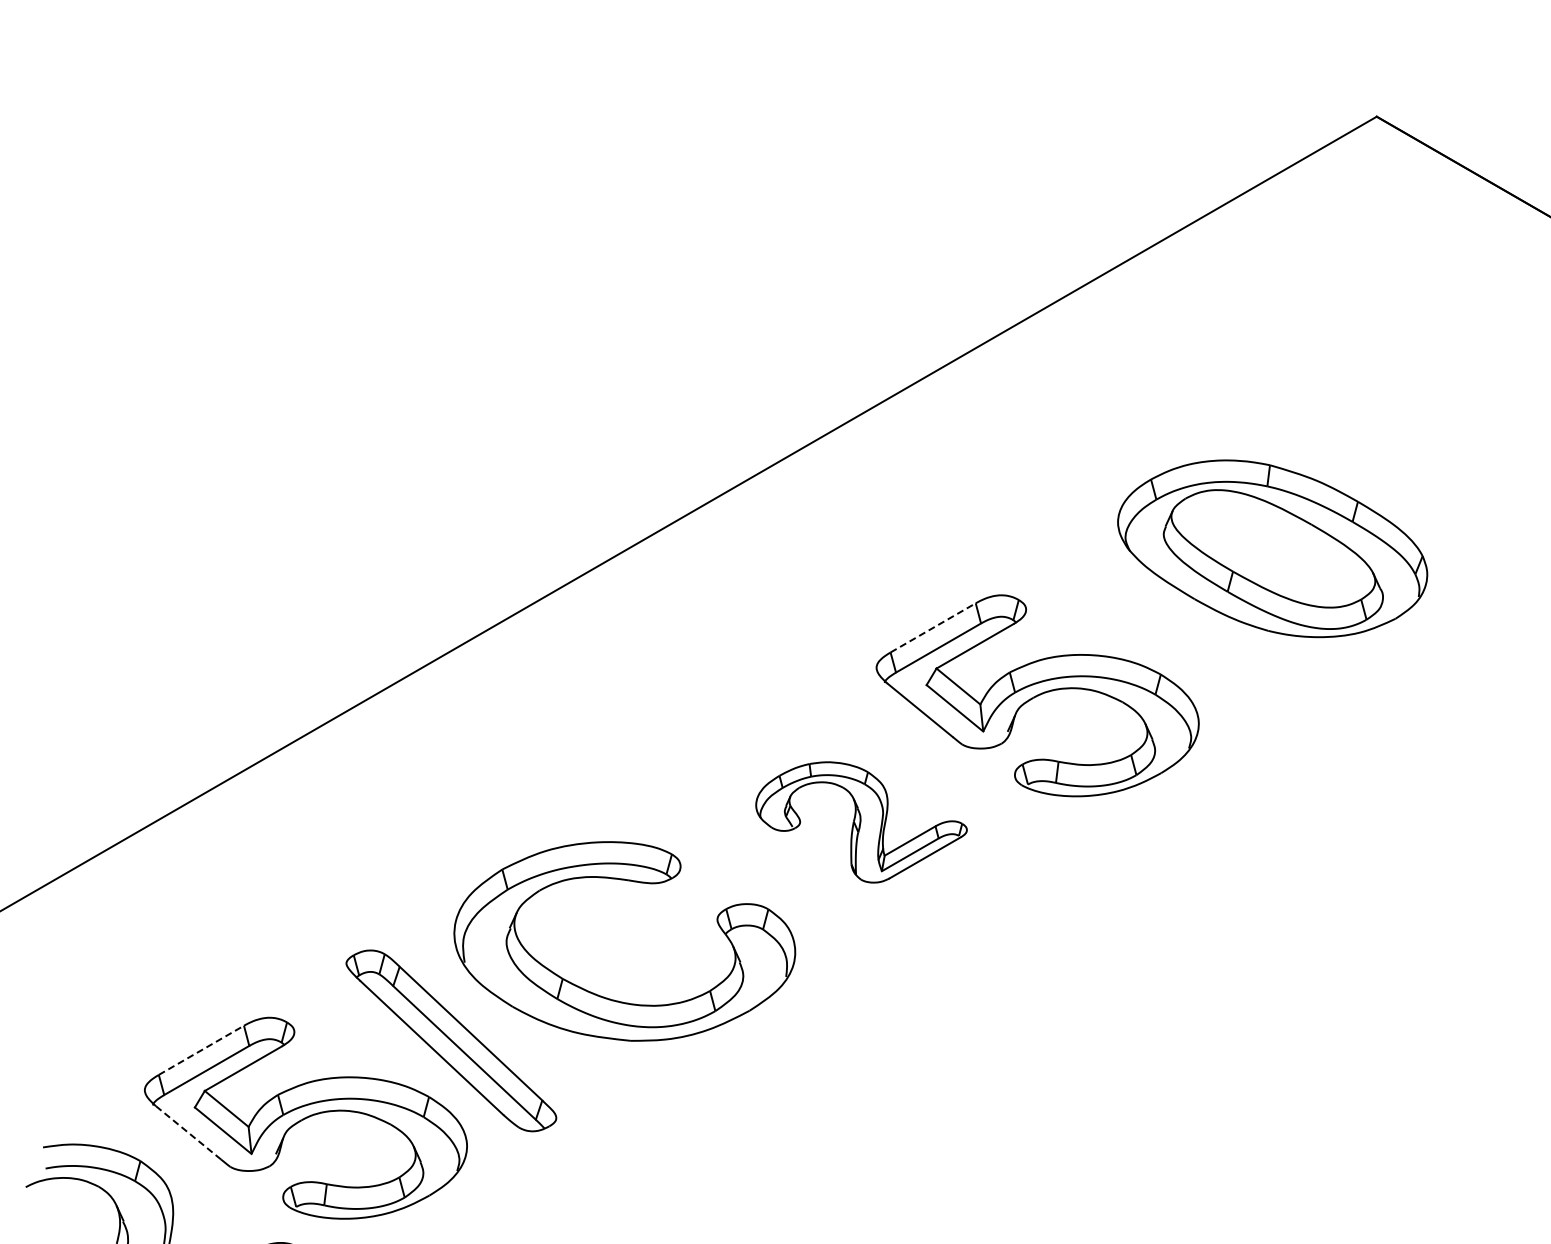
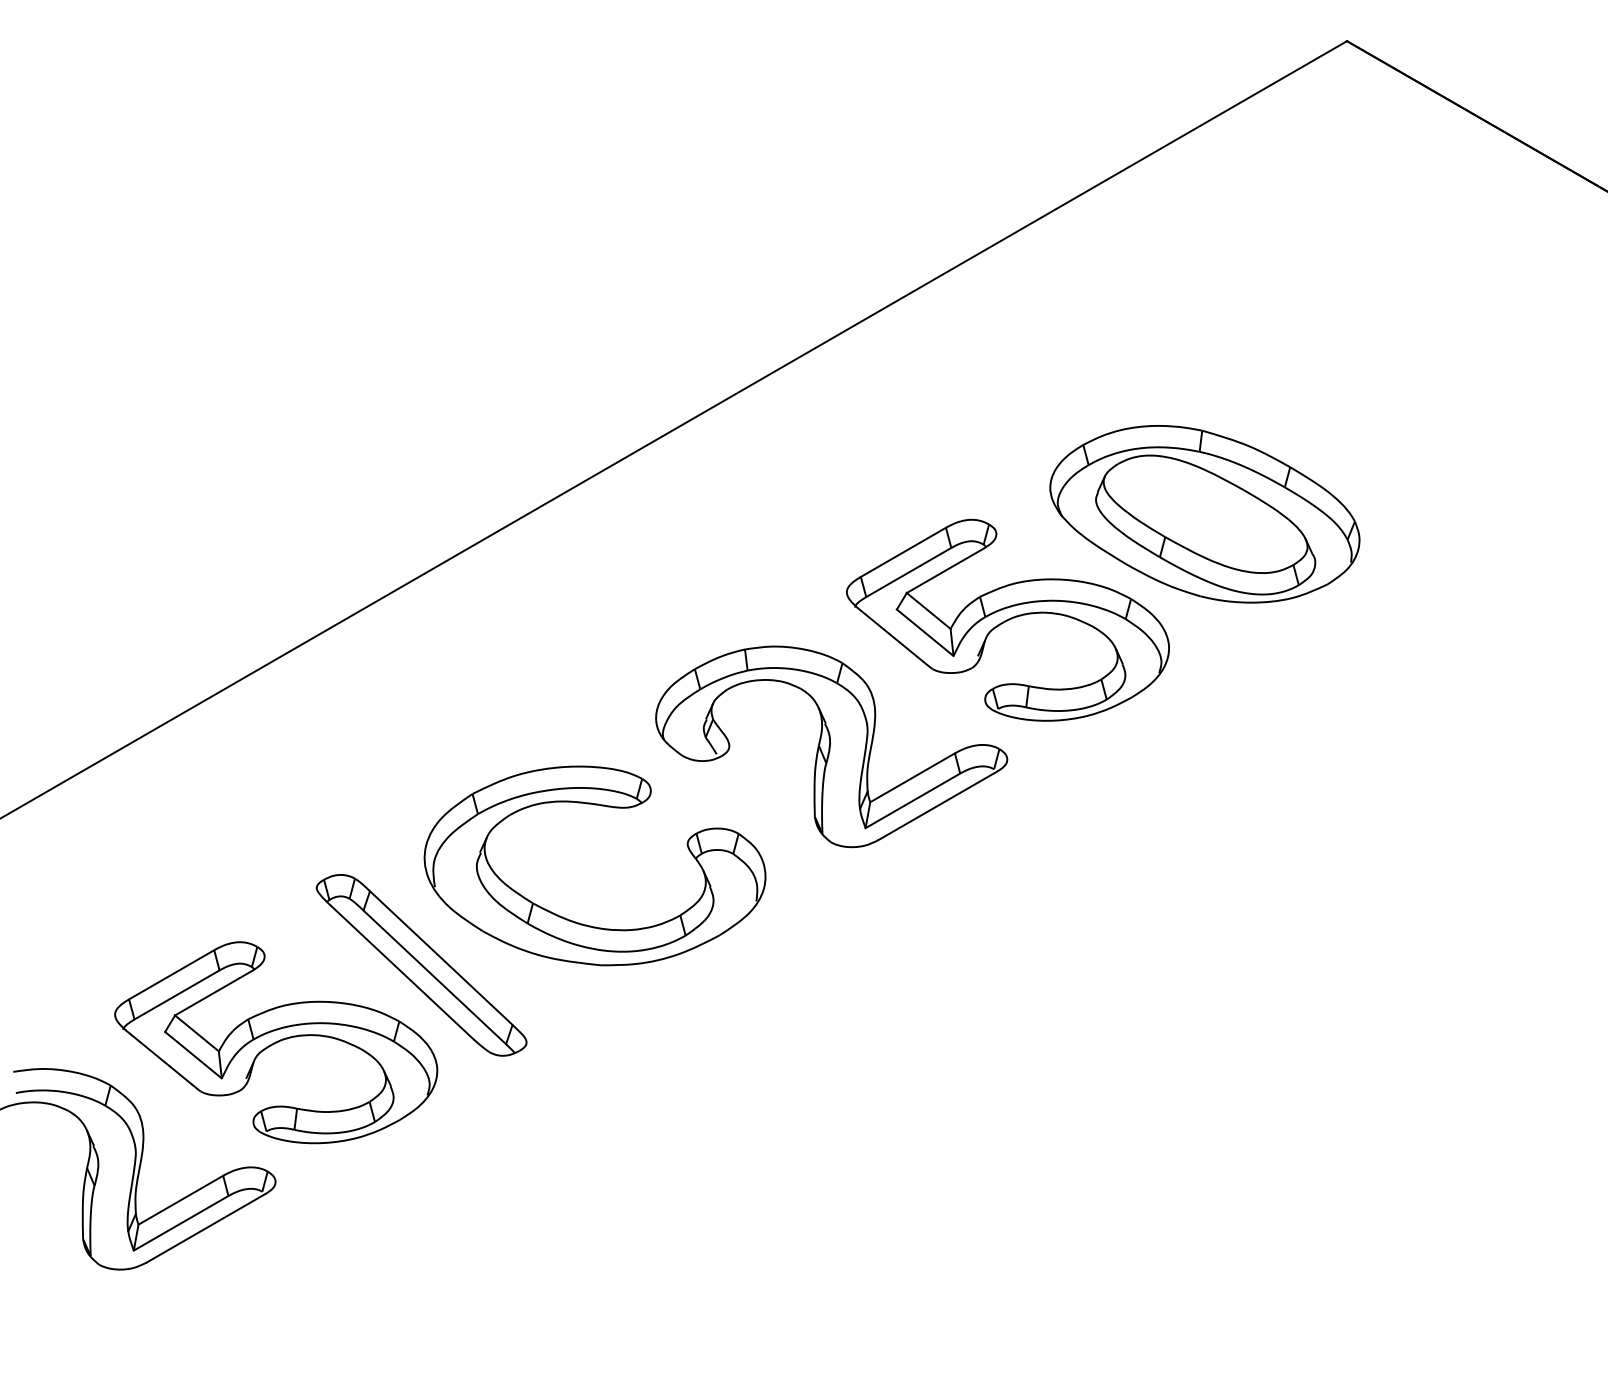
part: (1272, 549) -> (1204, 514), moved
line: (933, 628) -> (903, 552), dashed -> solid
part: (861, 822) -> (831, 746), size x1.67
line: (202, 1050) -> (172, 974), dashed -> solid
line: (188, 1133) -> (158, 1057), dashed -> solid

